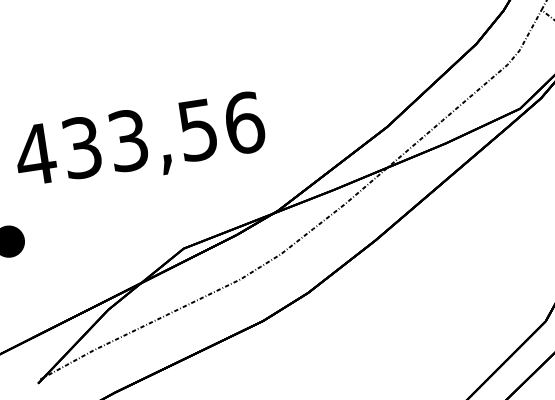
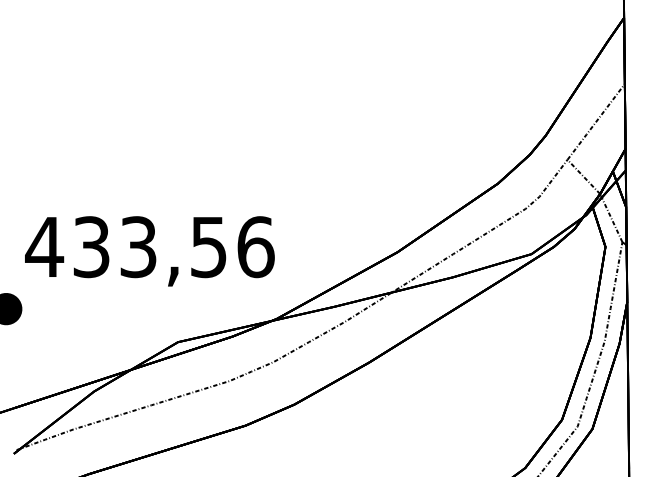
text: (139, 143) -> (149, 251), moved

